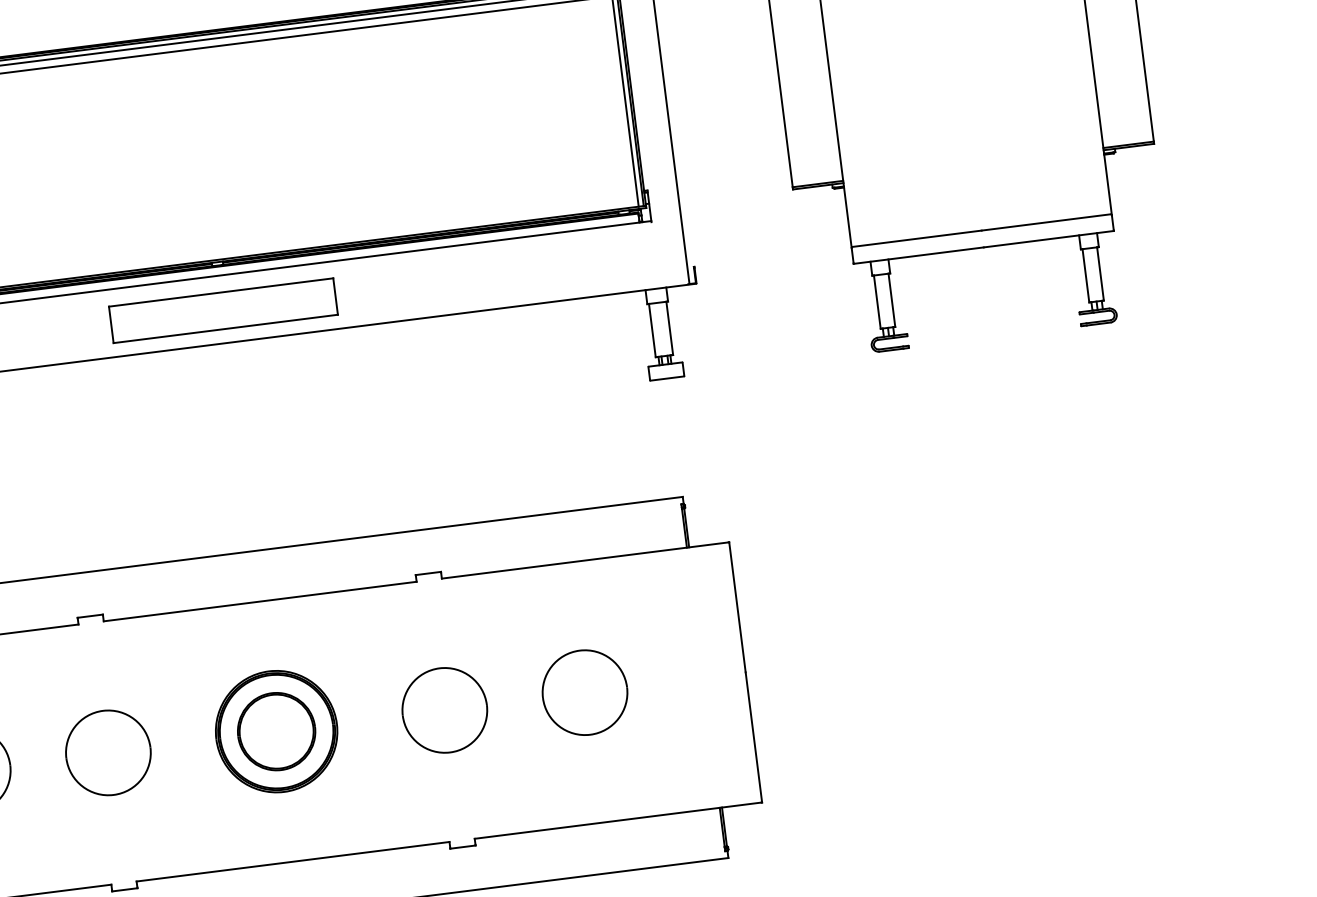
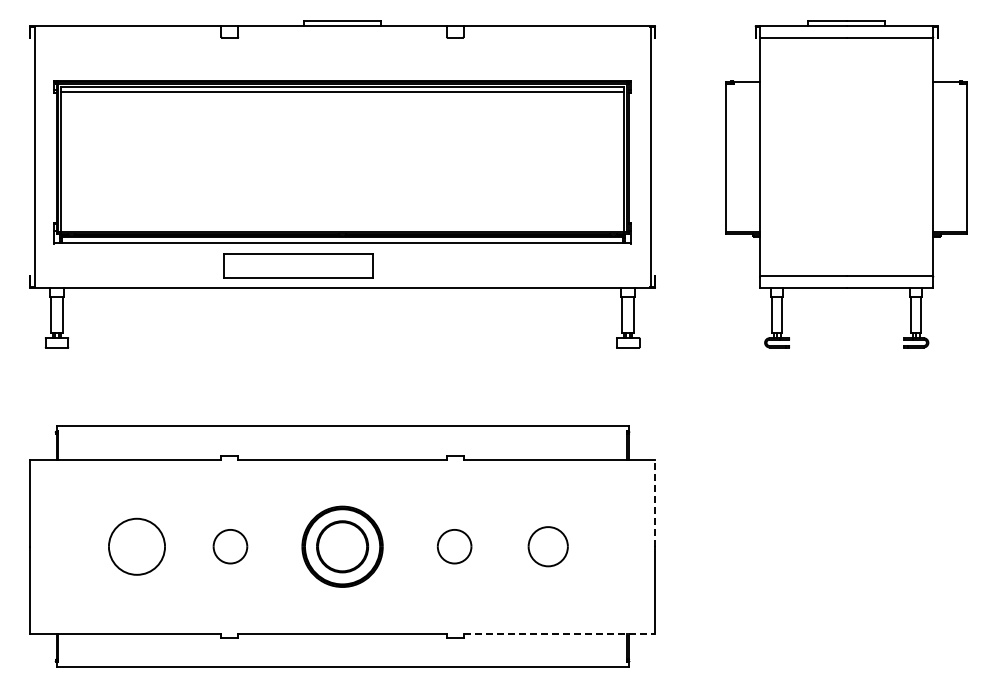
part: (223, 309) -> (298, 265), moved
line: (737, 605) -> (655, 502), solid -> dashed
part: (585, 692) -> (548, 546), size x0.7
part: (444, 709) -> (454, 546), size x0.6
part: (108, 752) -> (230, 546), size x0.6
line: (618, 820) -> (559, 633), solid -> dashed

